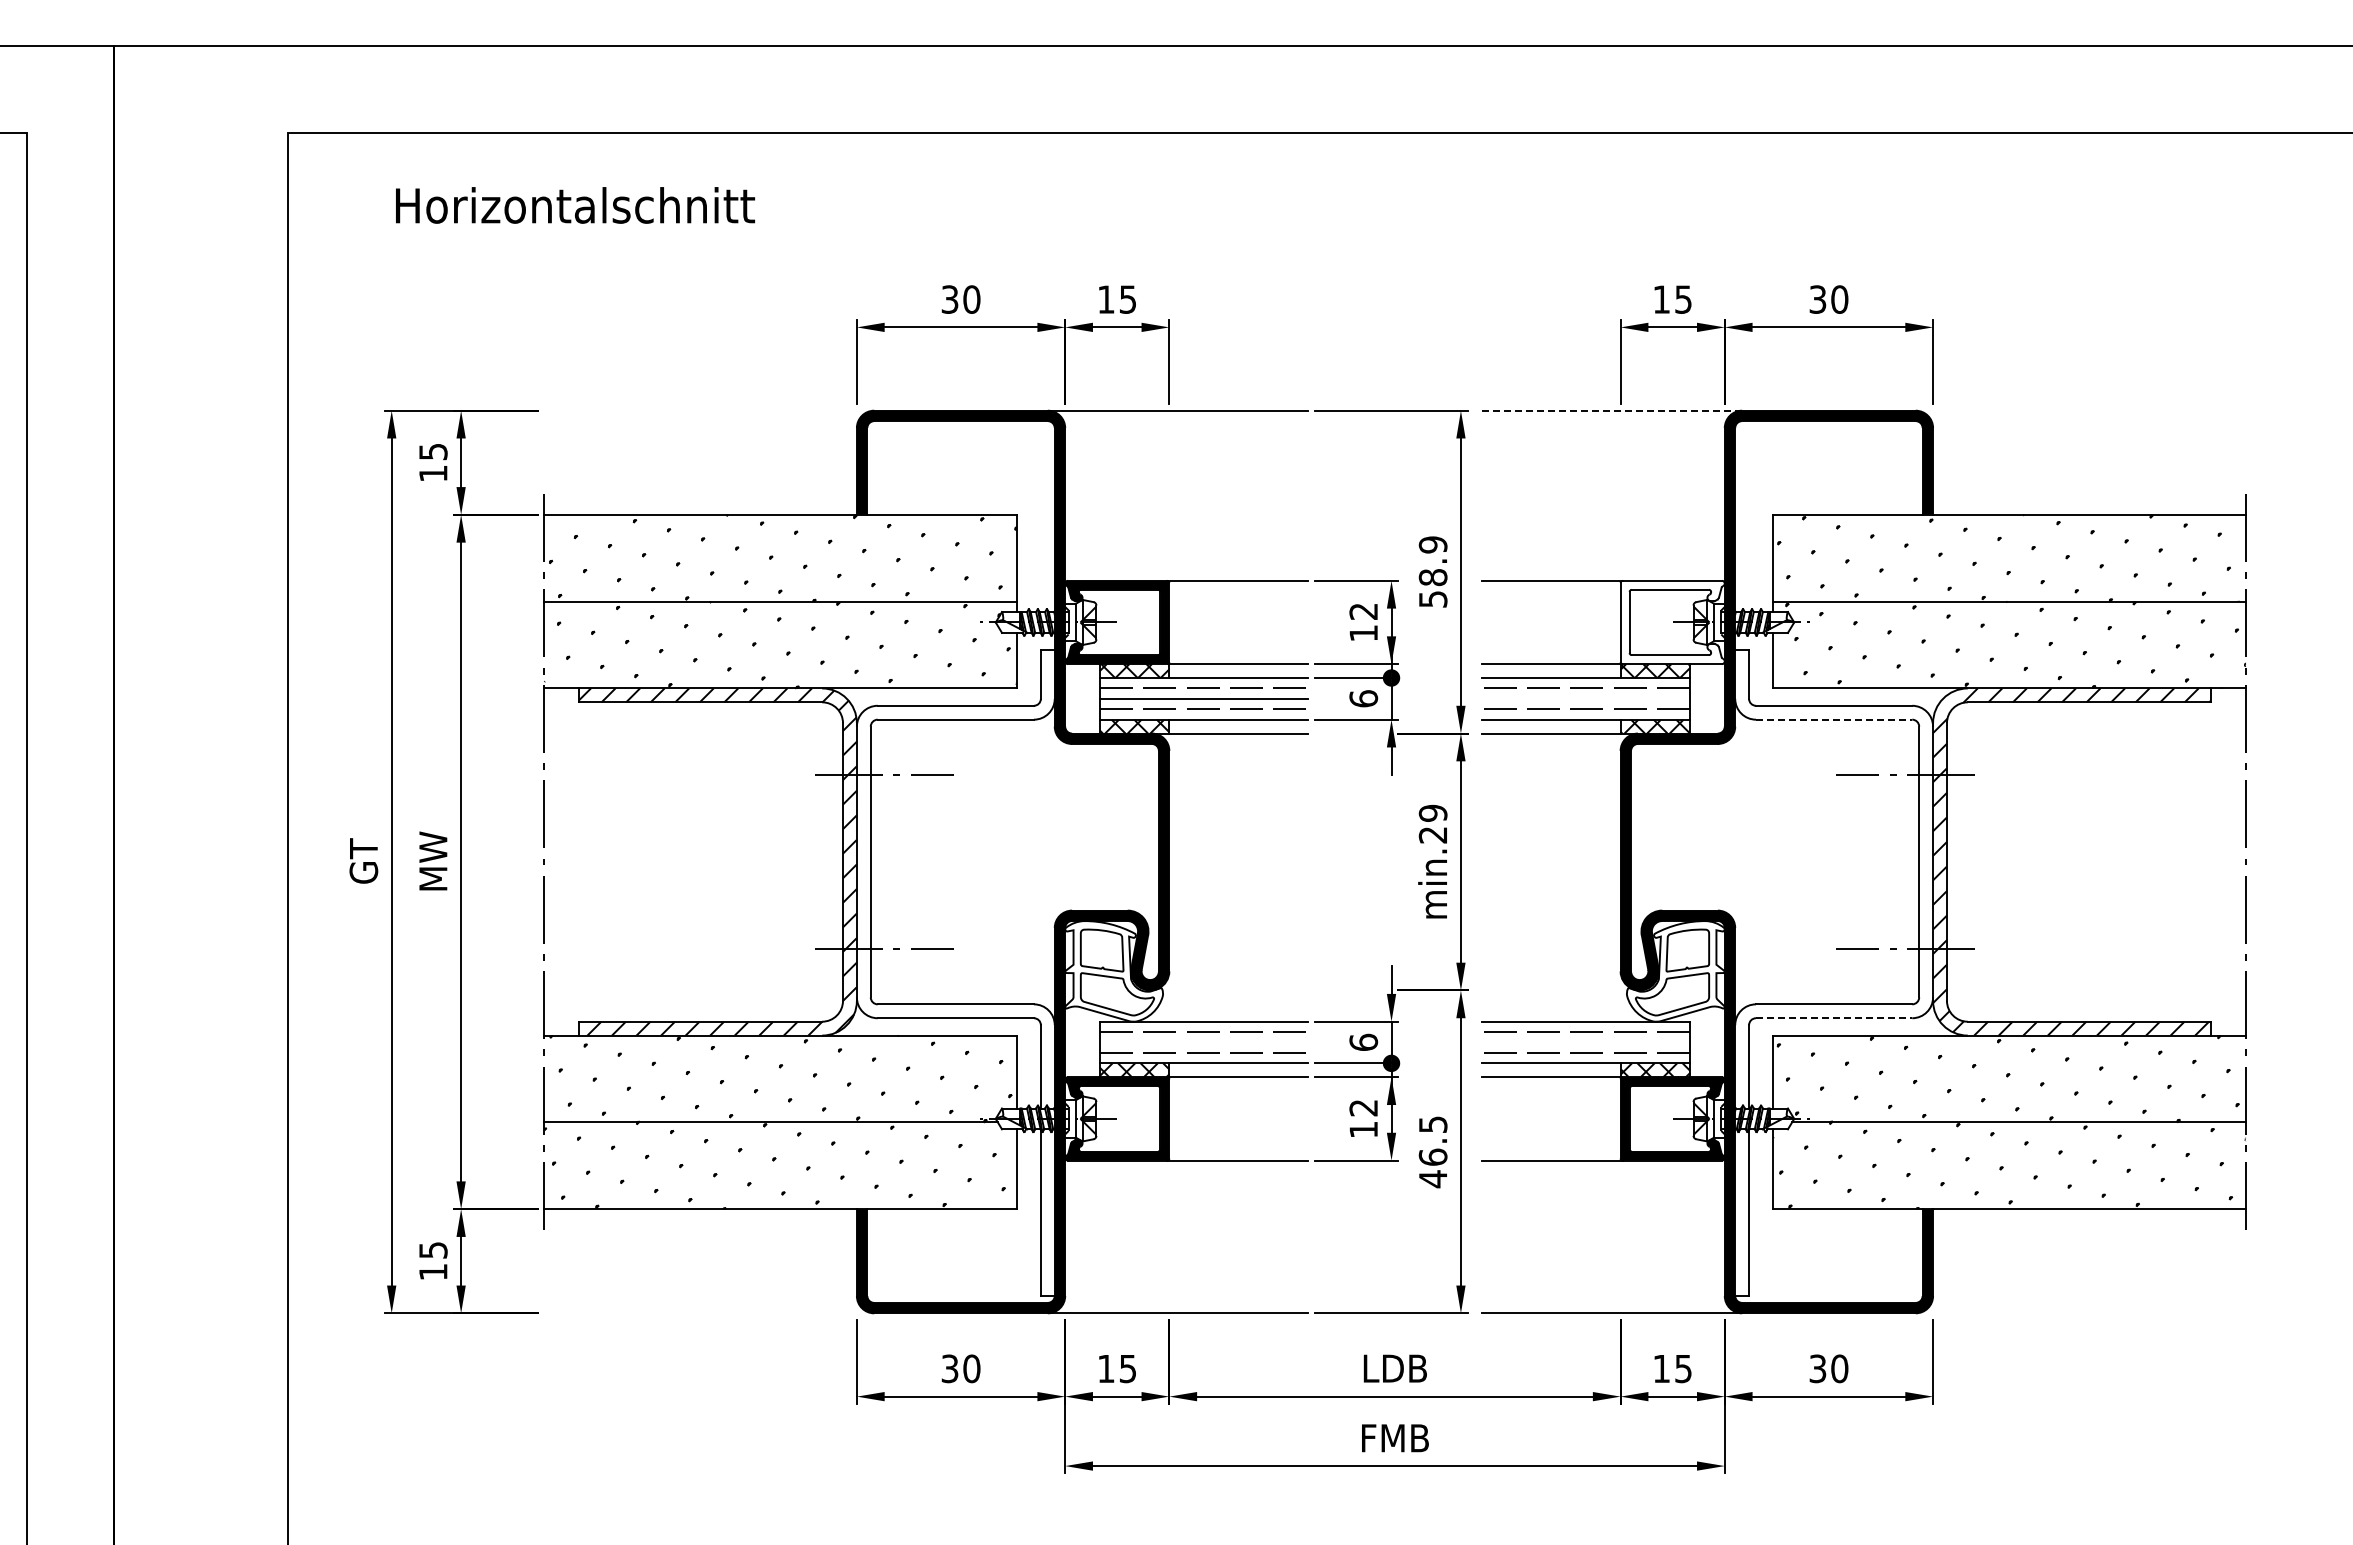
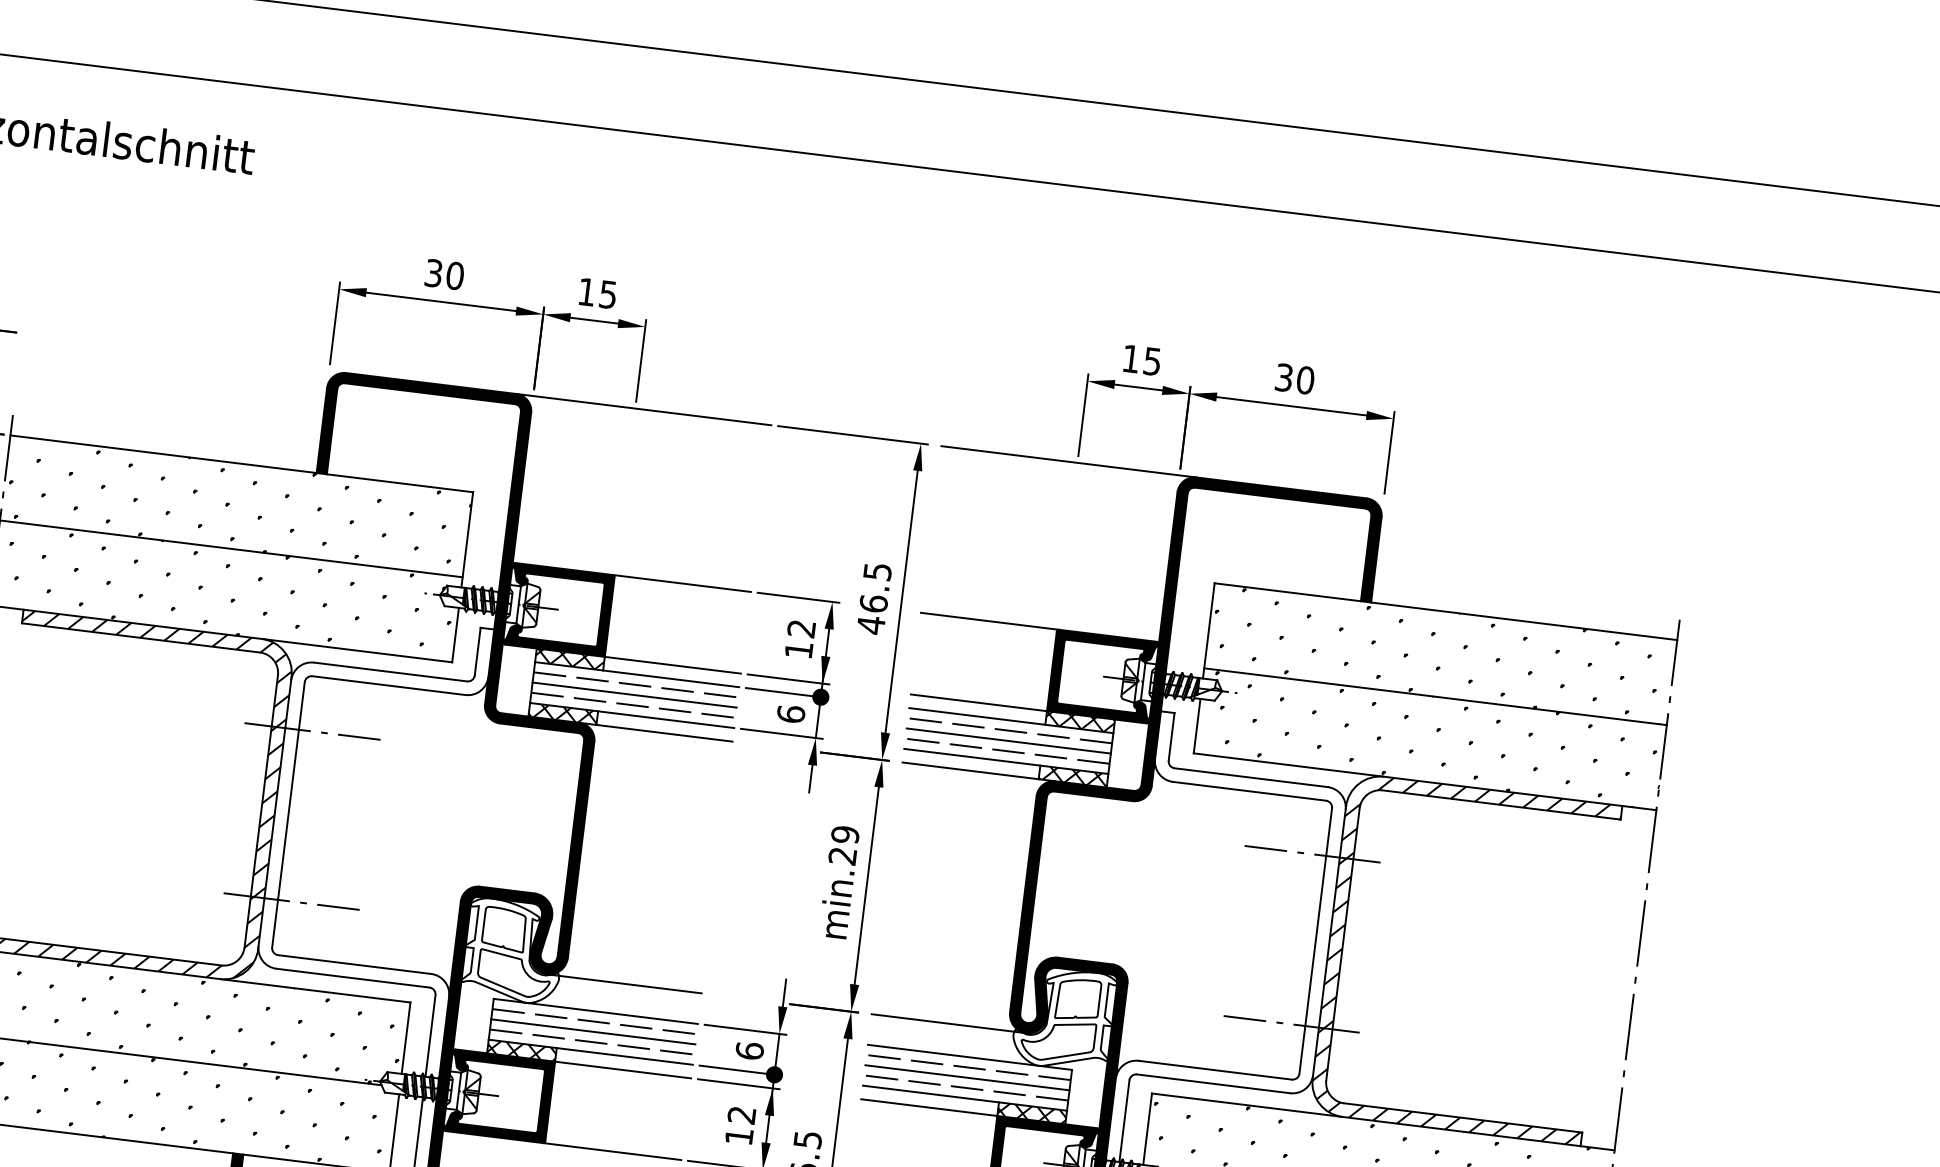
line: (1611, 410) -> (1068, 461), dashed -> solid
text: (1432, 572) -> (873, 598), 58.9 -> 46.5
fill: (1672, 622) -> (1102, 676), added
line: (1585, 698) -> (1008, 740), added
line: (1834, 719) -> (1249, 791), dashed -> solid
line: (1229, 990) -> (624, 983), added
line: (1560, 990) -> (948, 1023), added
line: (1834, 1018) -> (1213, 1084), dashed -> solid
line: (1203, 1042) -> (592, 1031), added
line: (1585, 1042) -> (967, 1077), added

